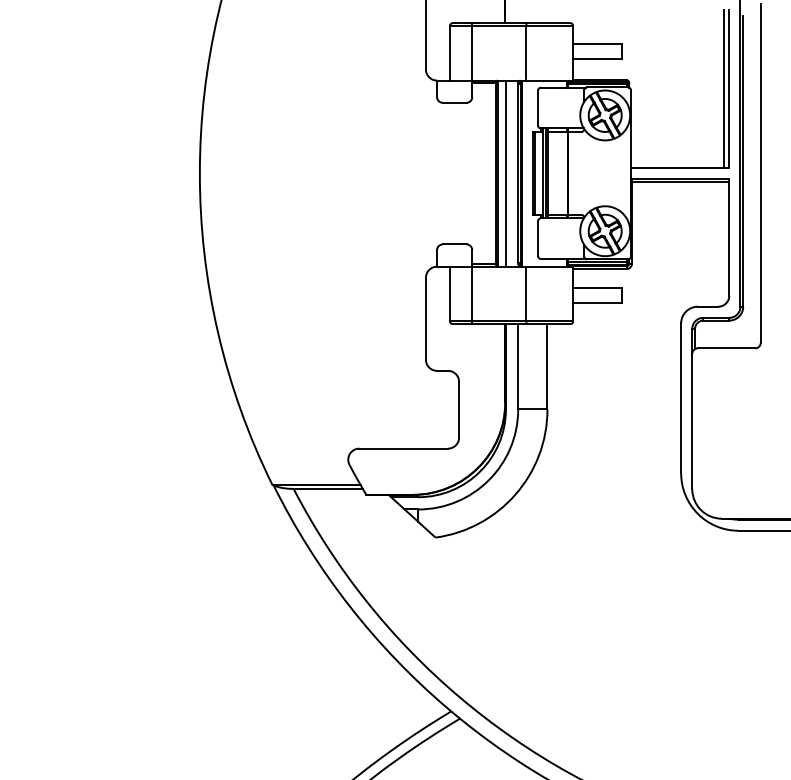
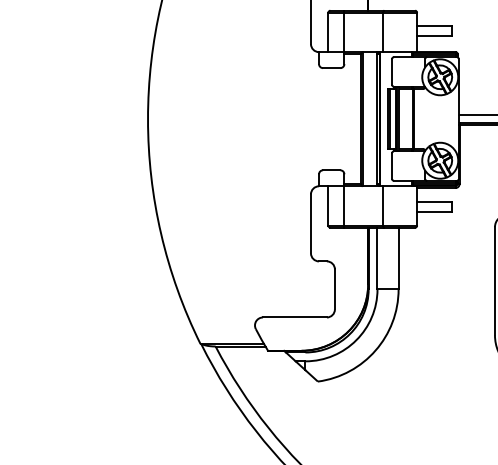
line: (505, 173) -> (368, 119), removed

